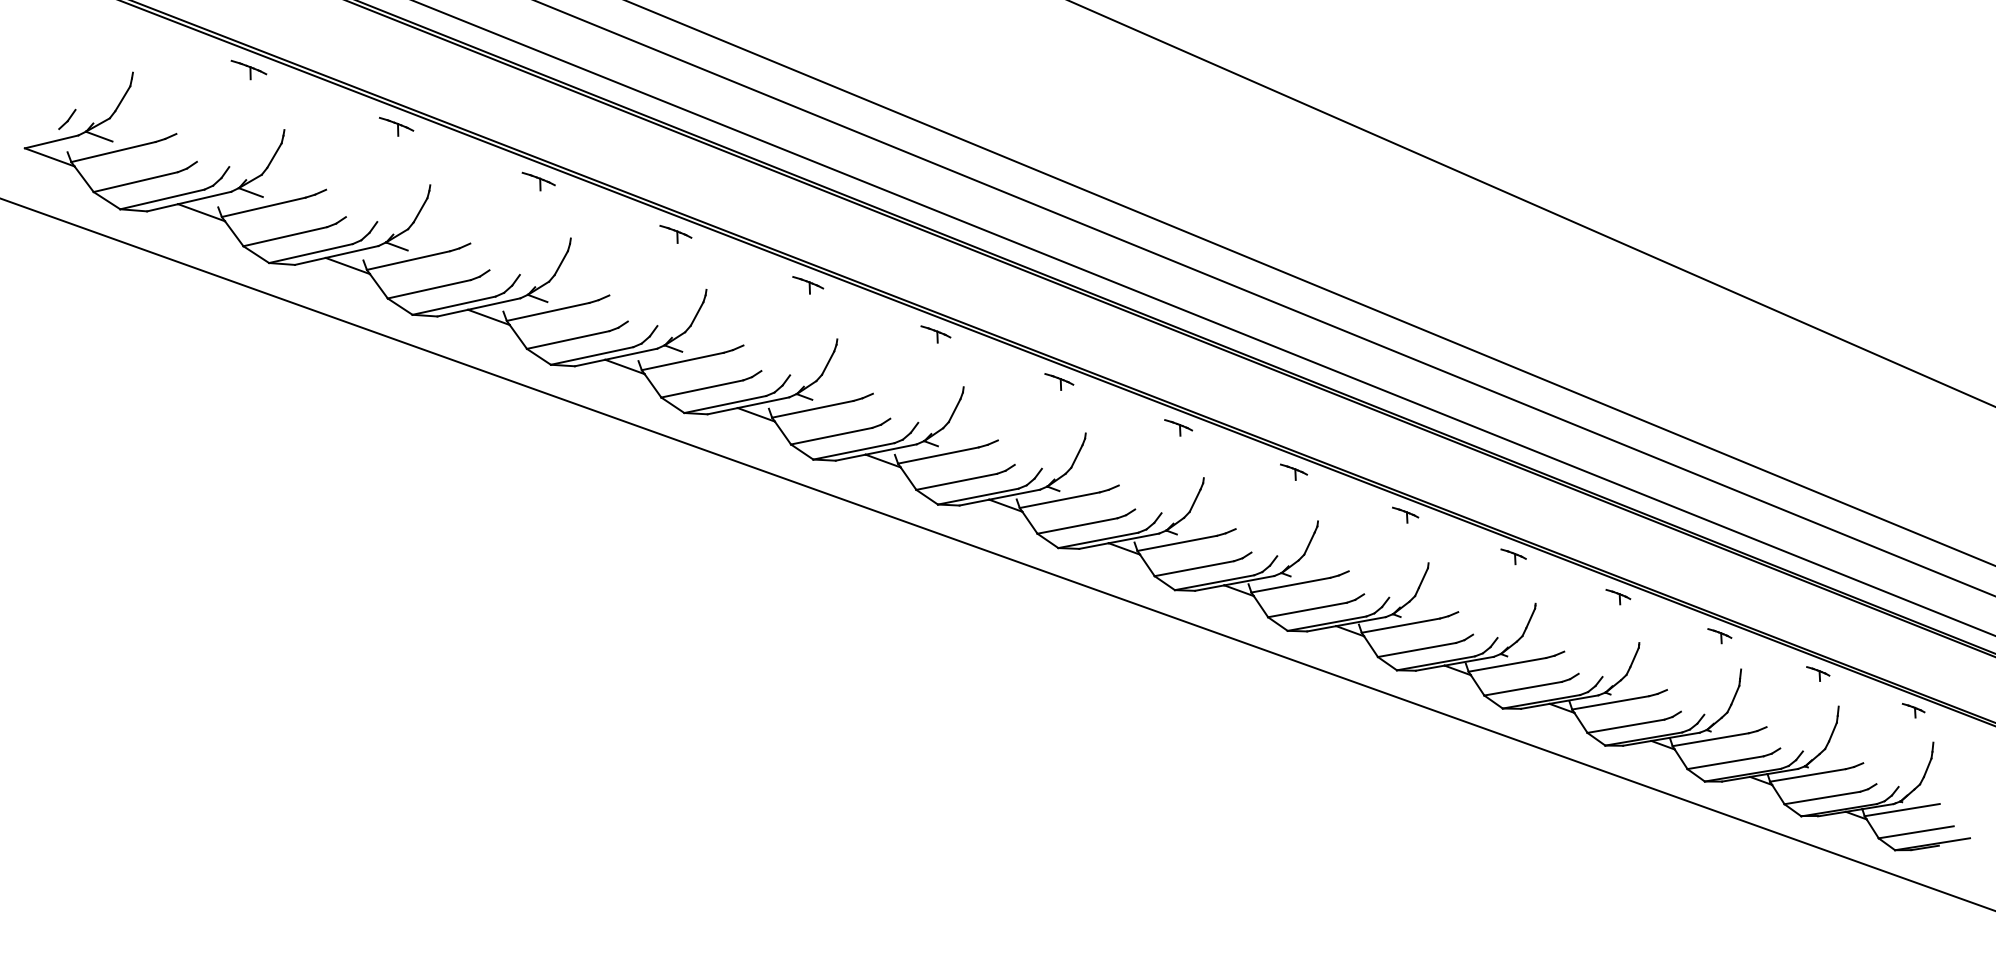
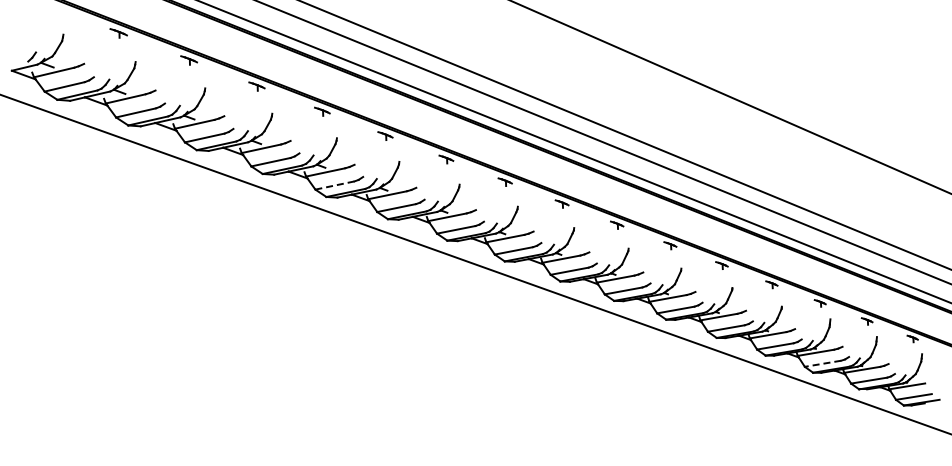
line: (701, 388) -> (334, 185), solid -> dashed
line: (1724, 762) -> (822, 363), solid -> dashed

